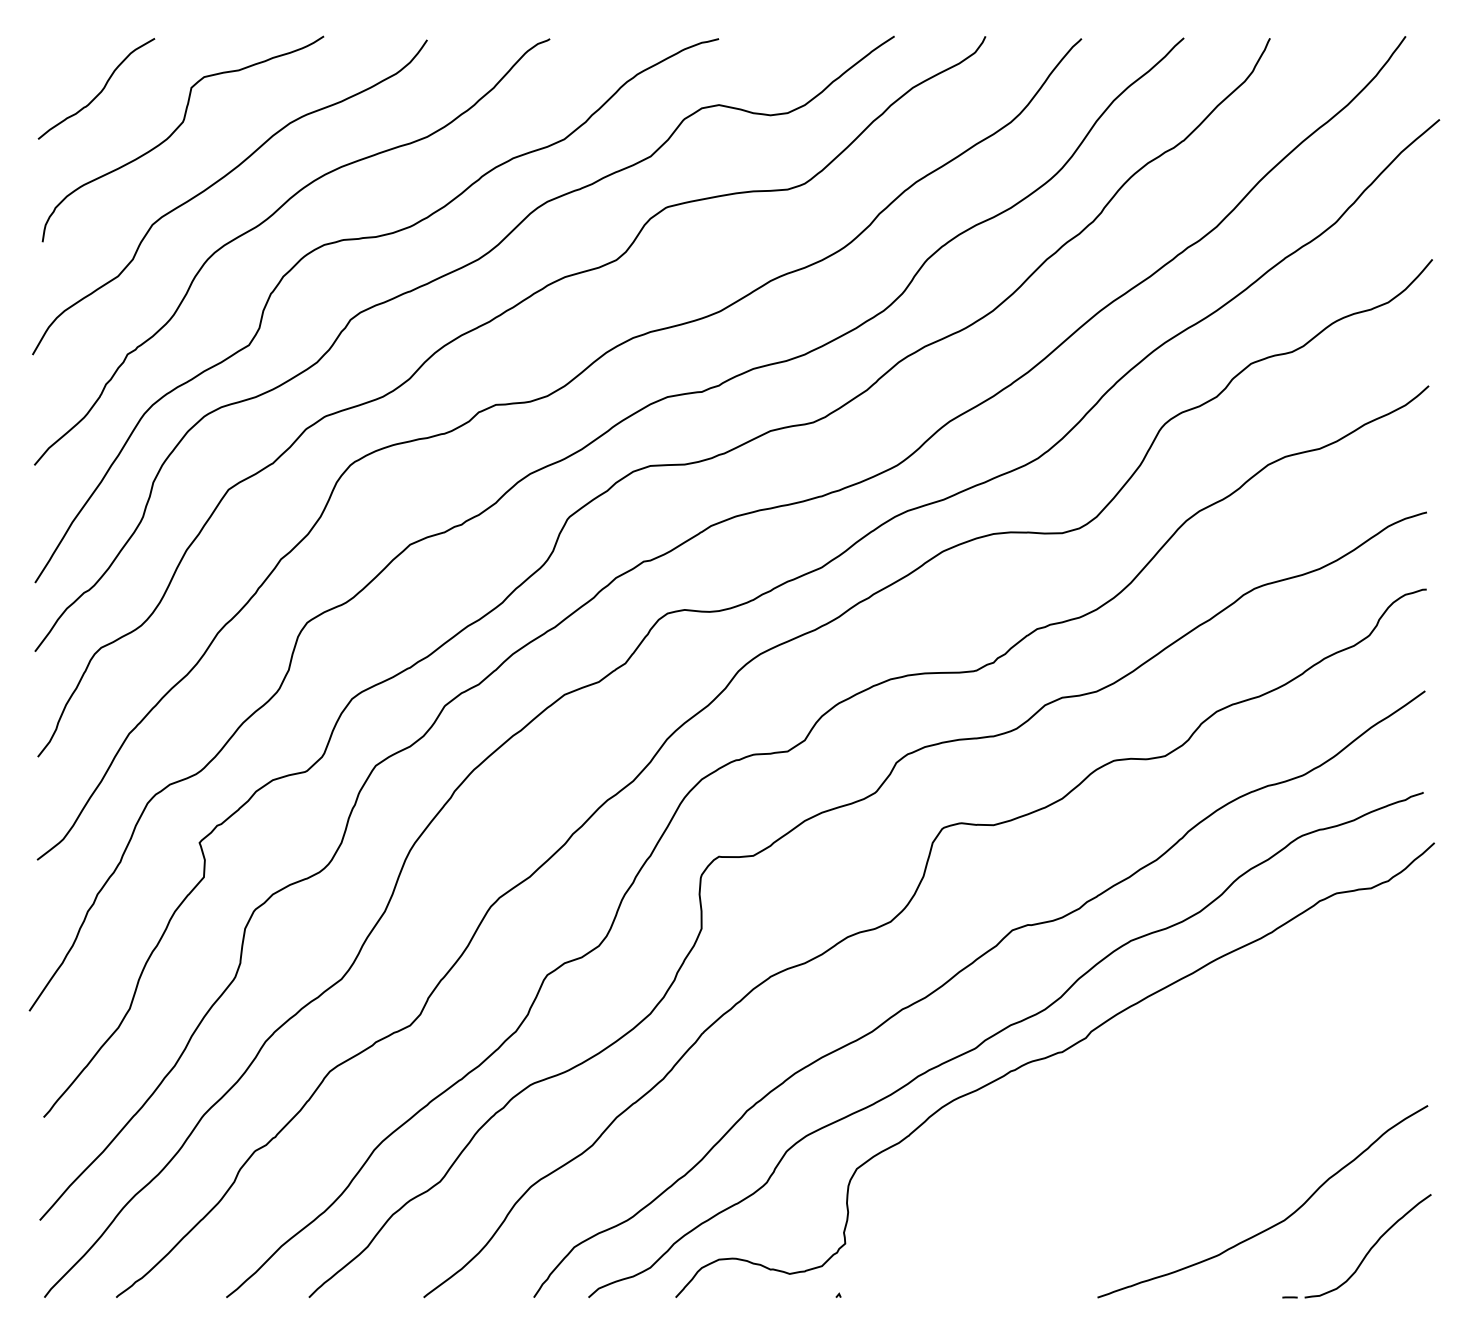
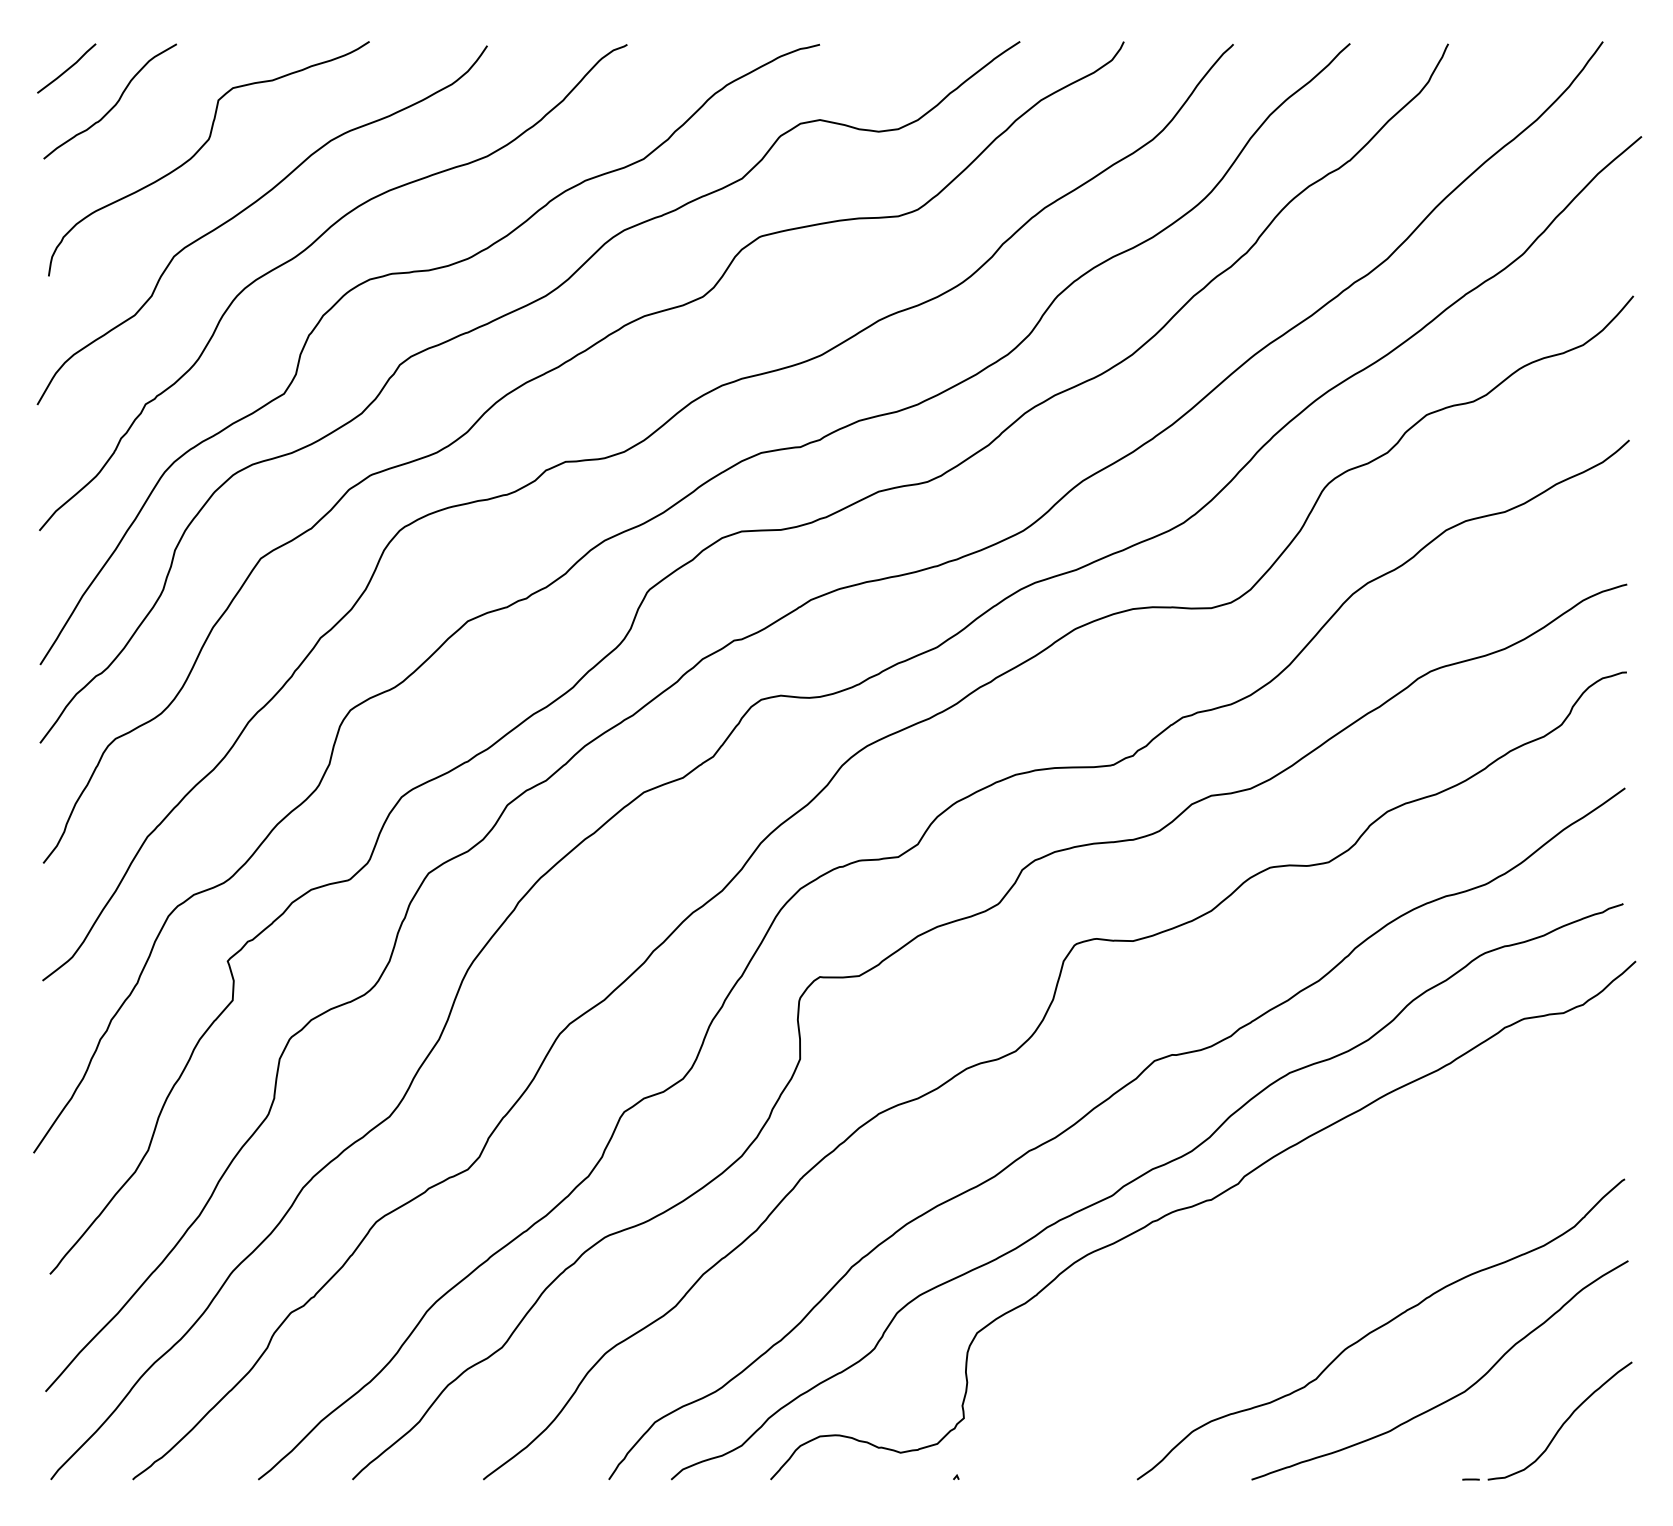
line: (59, 59) -> (68, 68), added
curve: (1211, 1164) -> (1381, 1327), added

